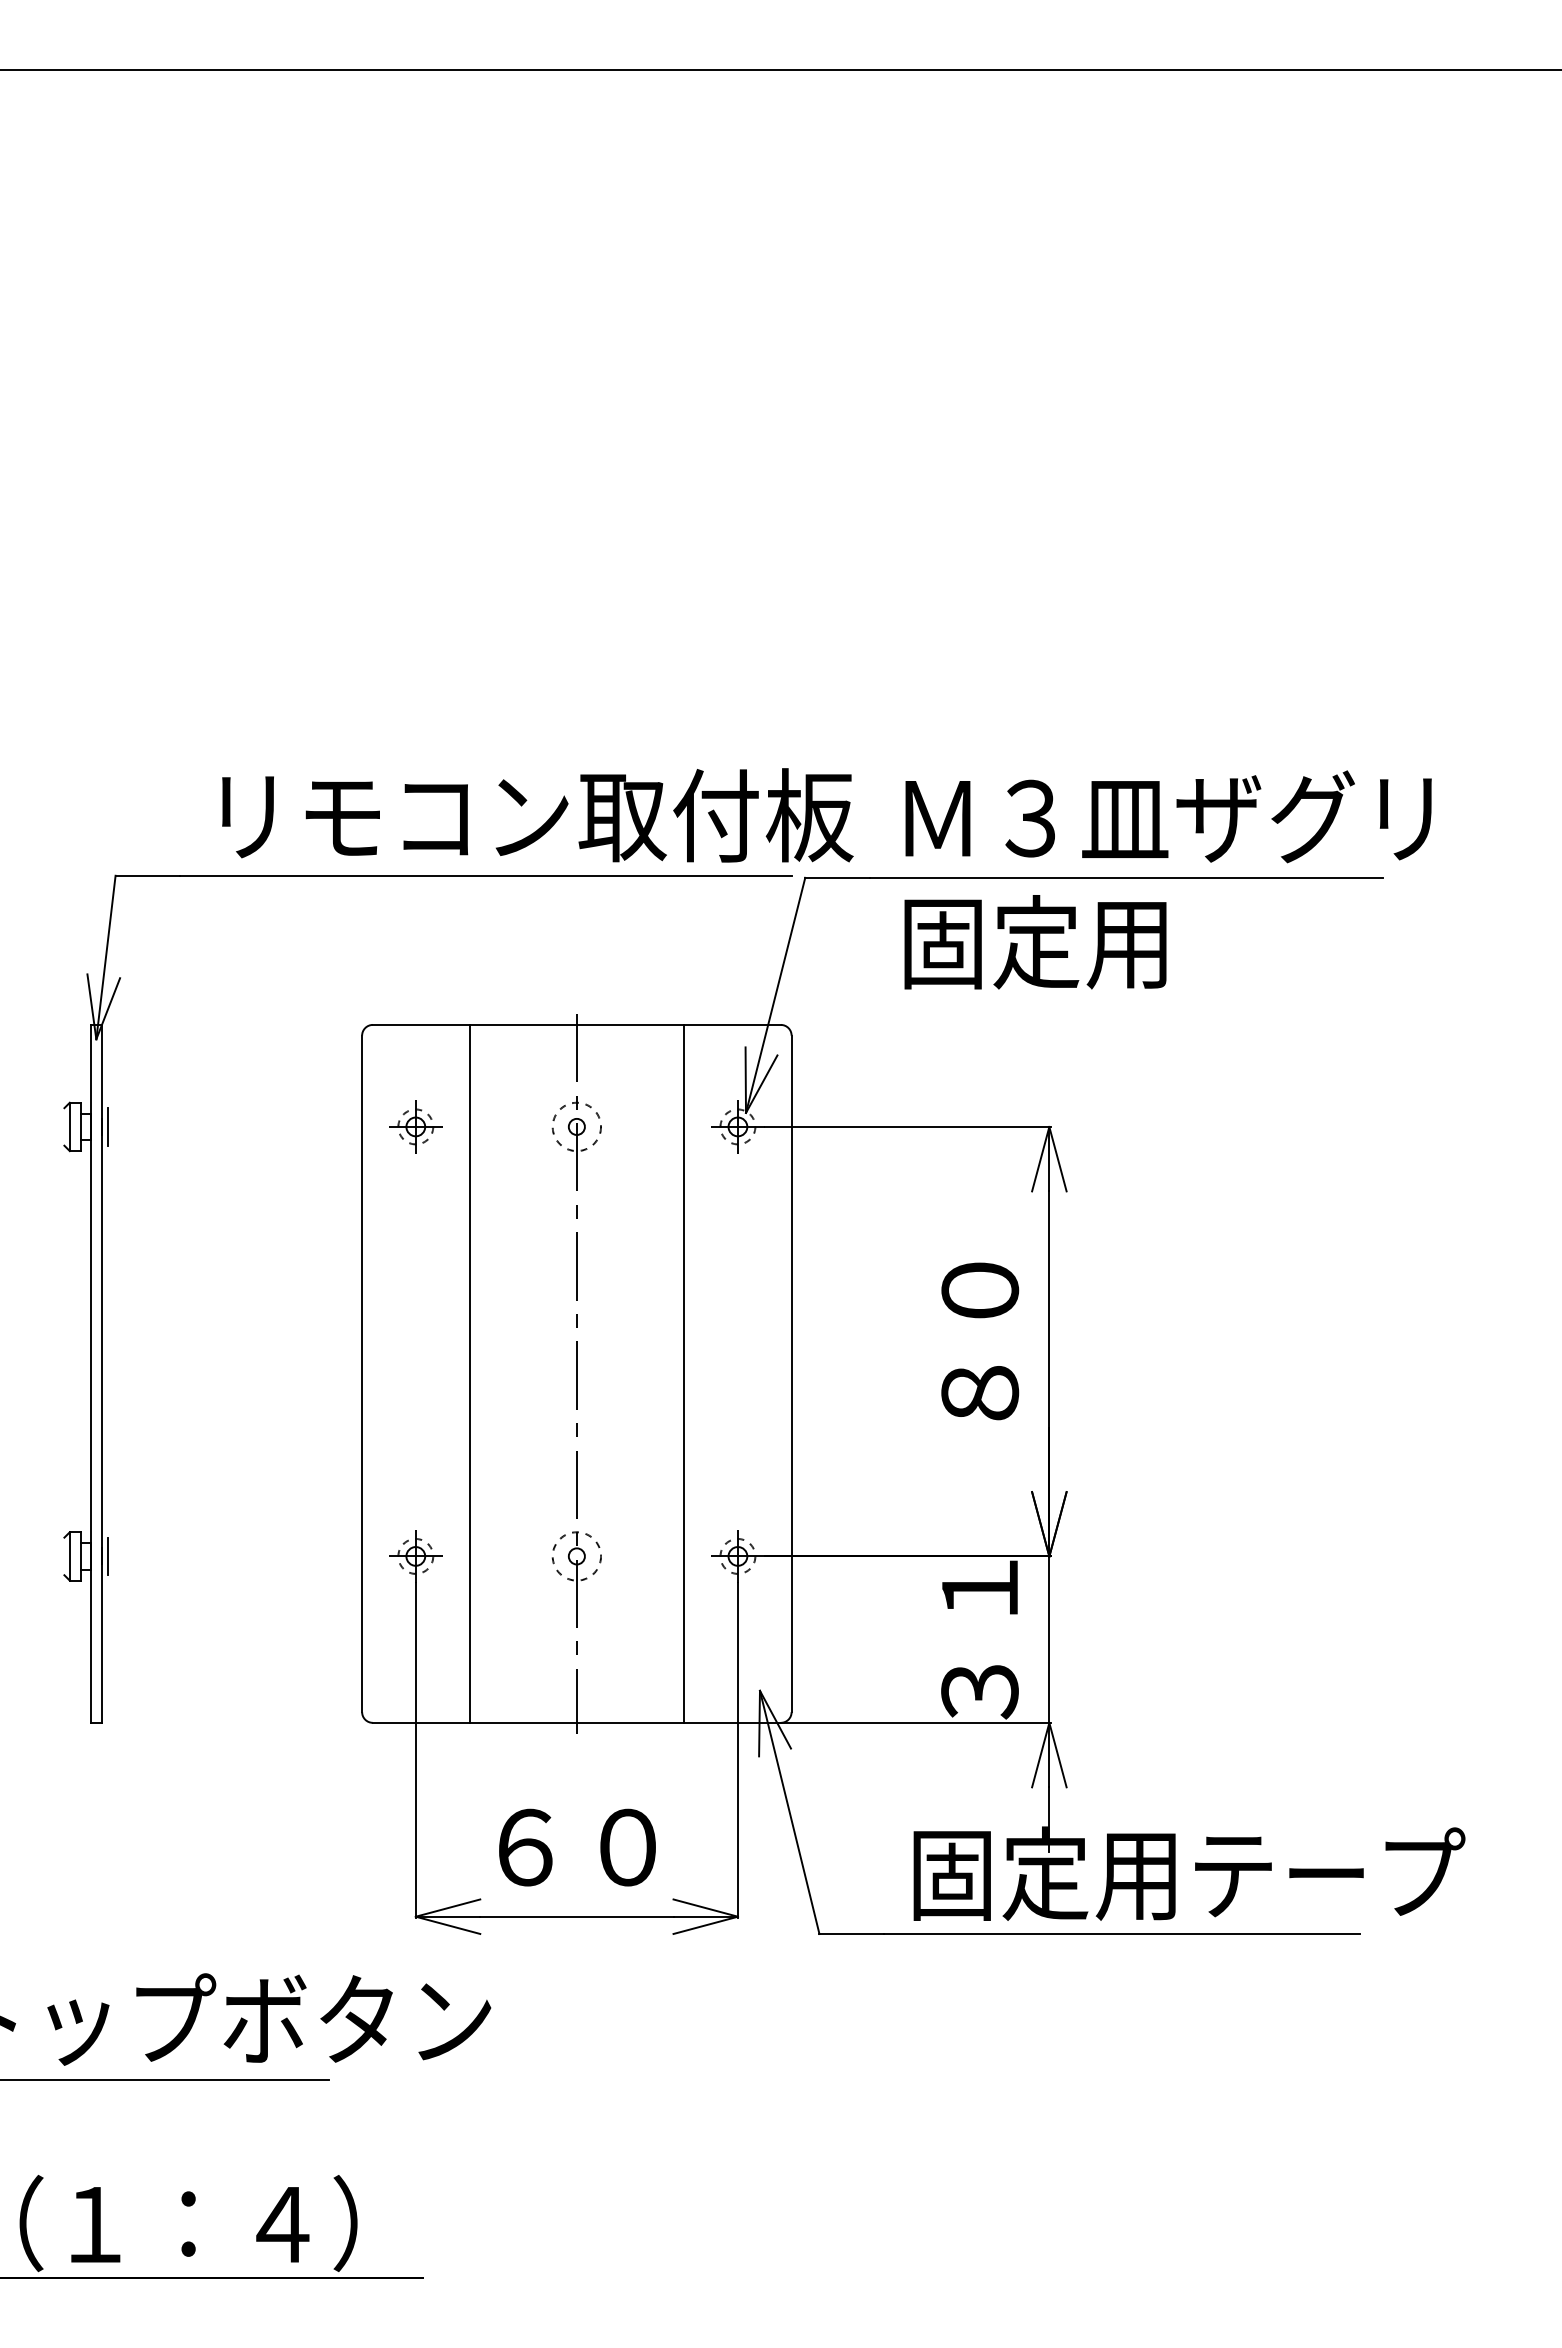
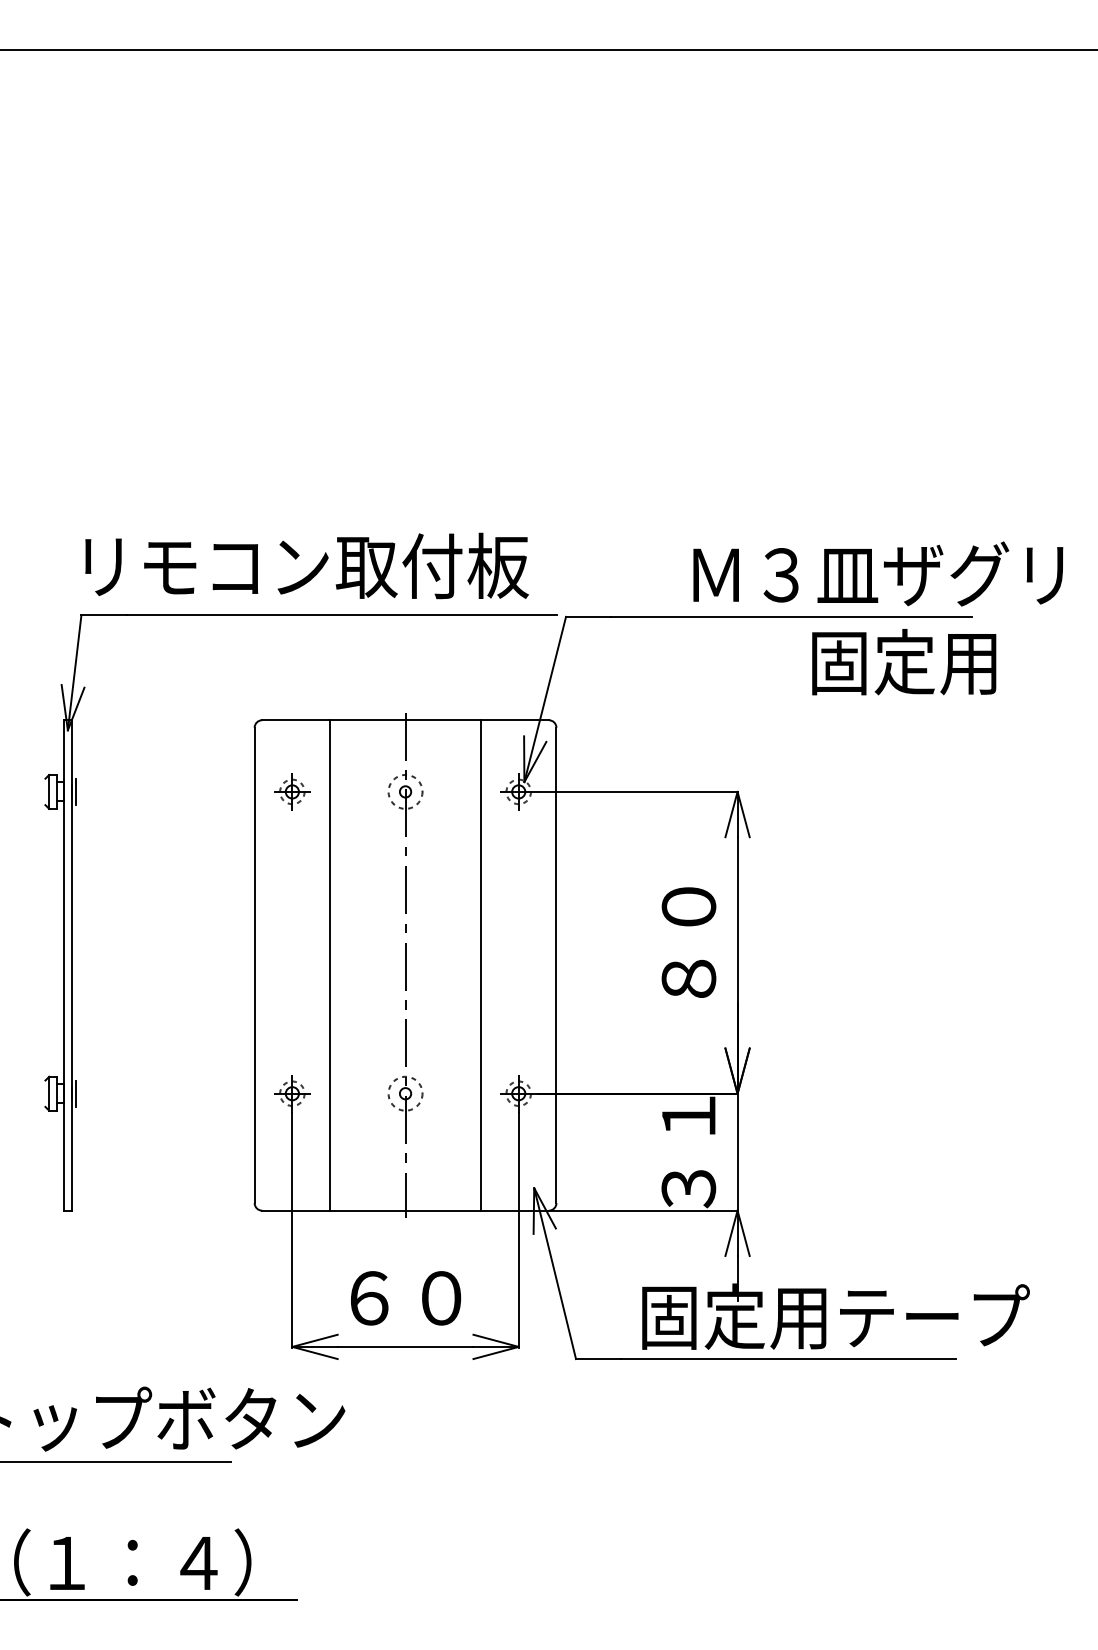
text: (537, 815) -> (306, 566), moved
text: (1168, 816) -> (878, 573), moved
text: (1035, 942) -> (904, 662), moved

